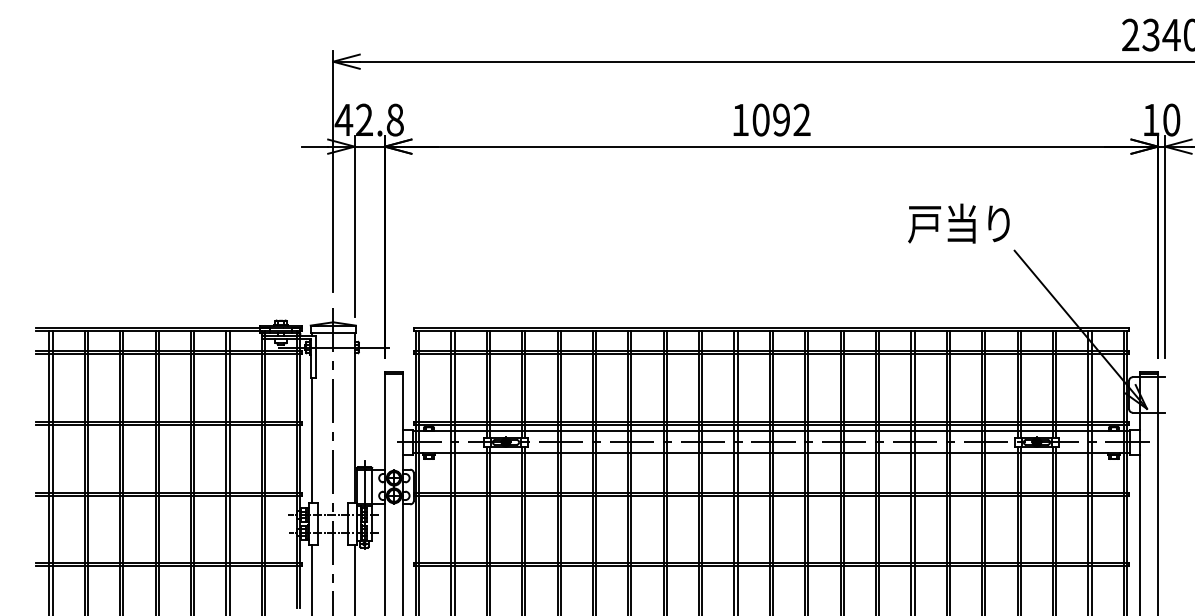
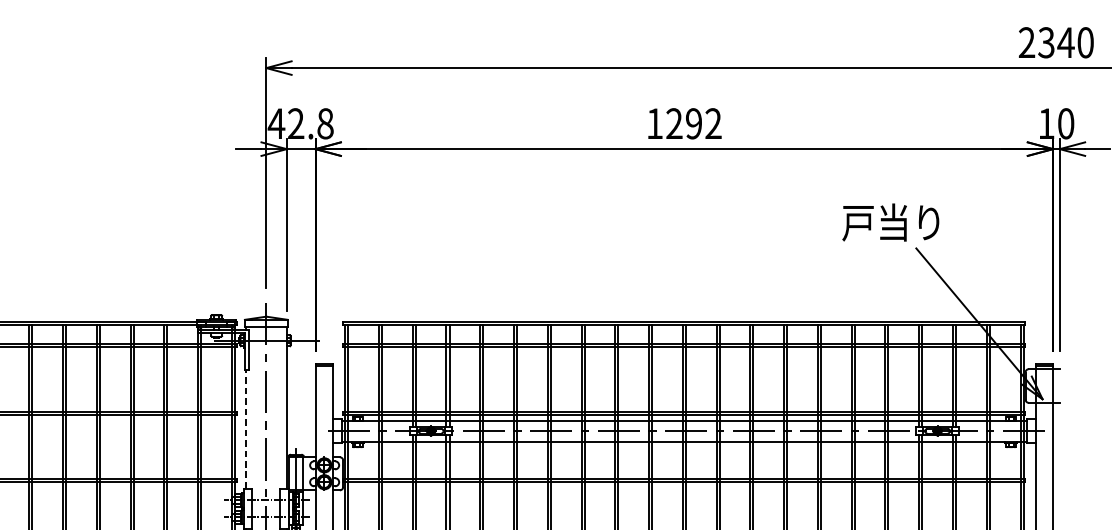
text: (760, 119) -> (673, 123), 1092 -> 1292
text: (958, 223) -> (890, 222), moved
line: (311, 439) -> (245, 428), solid -> dashed

